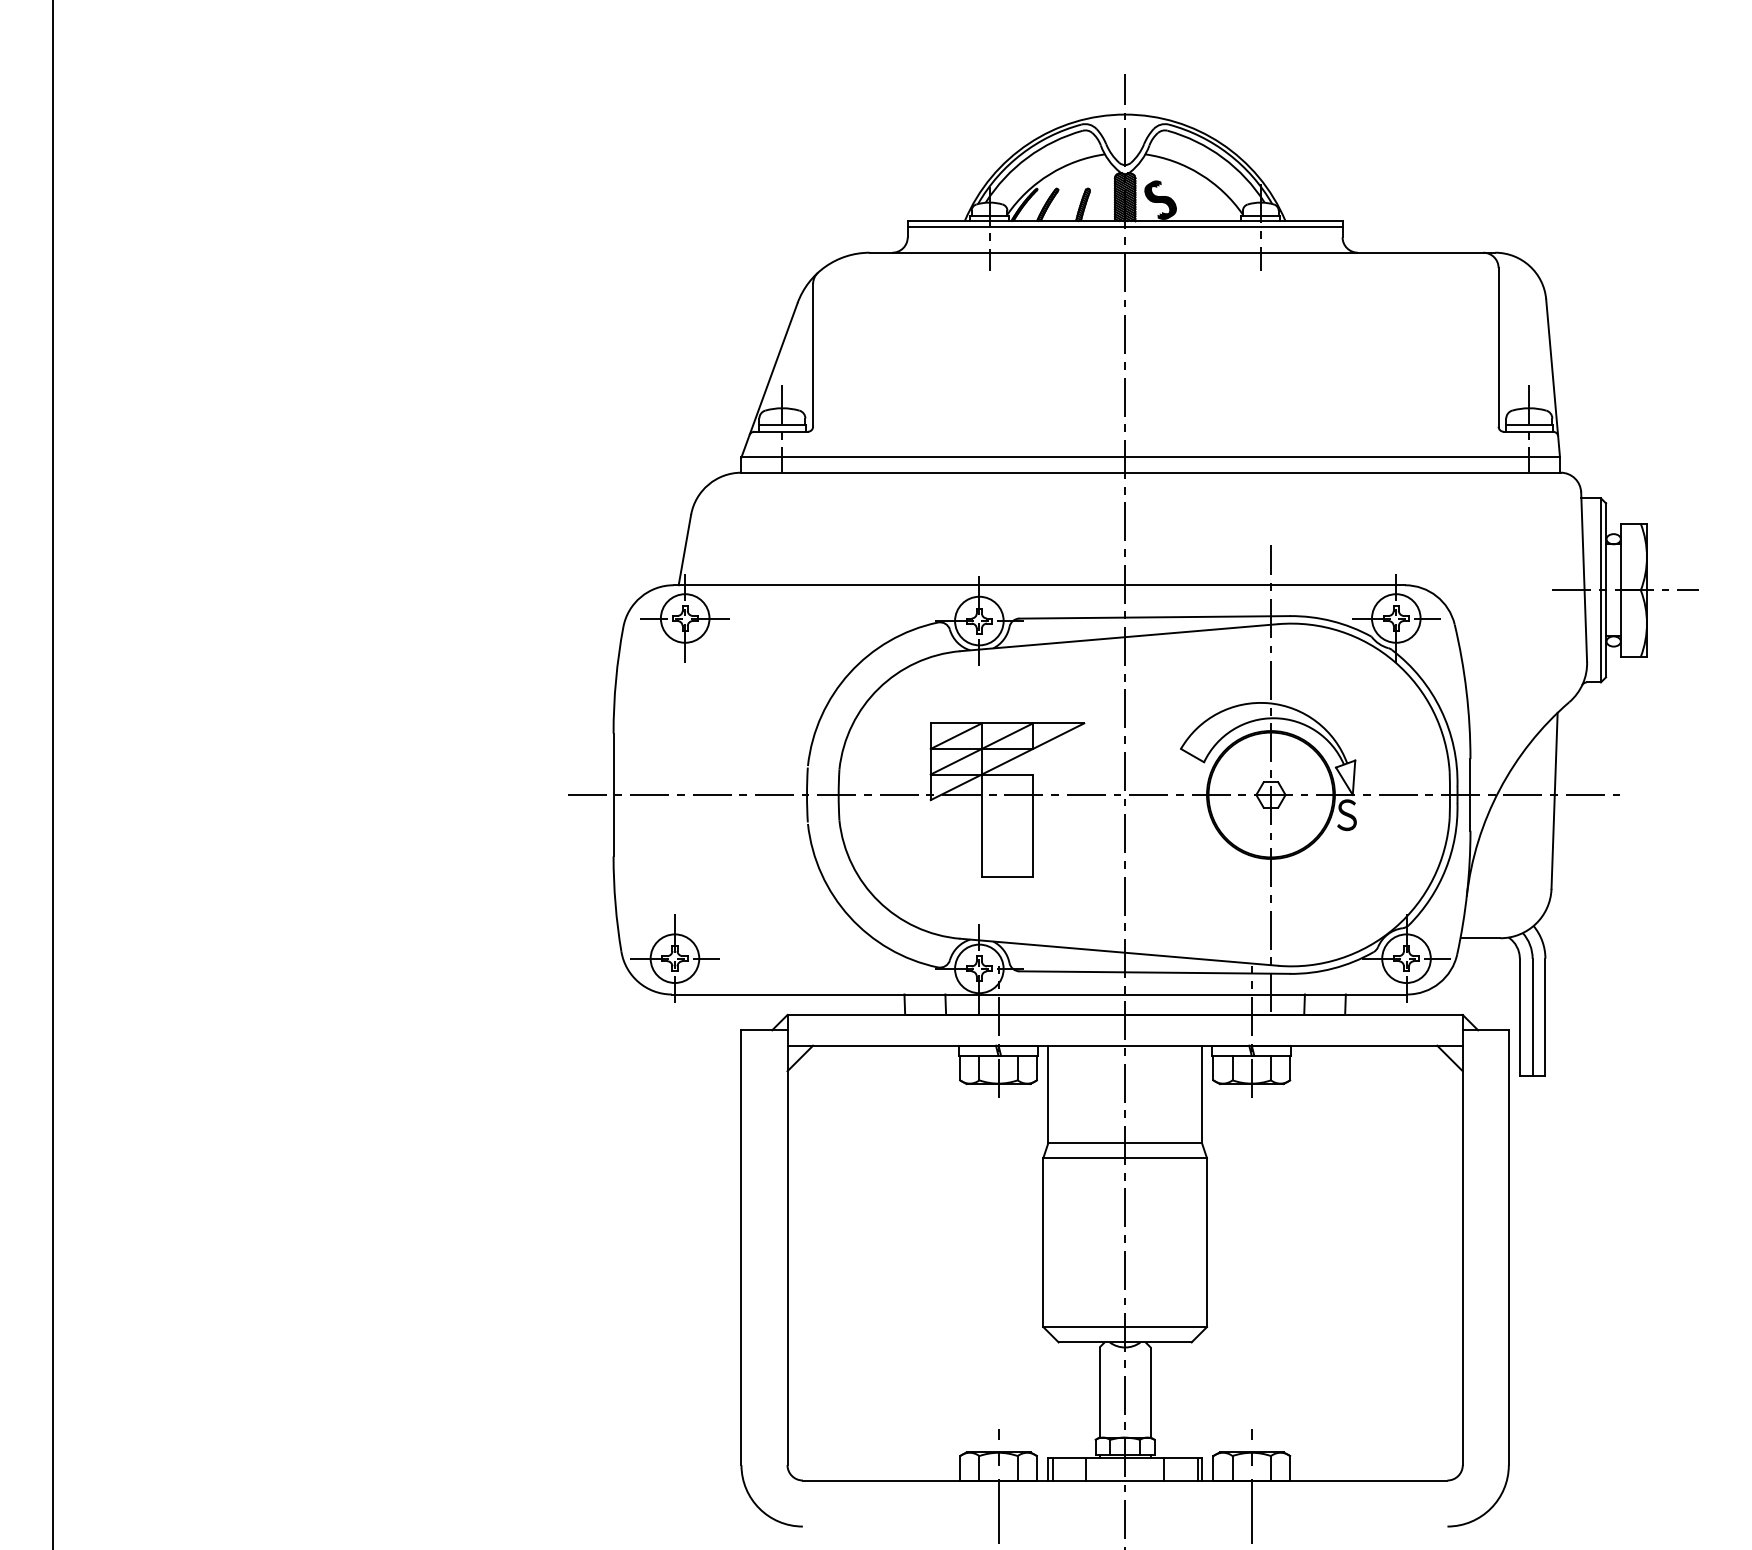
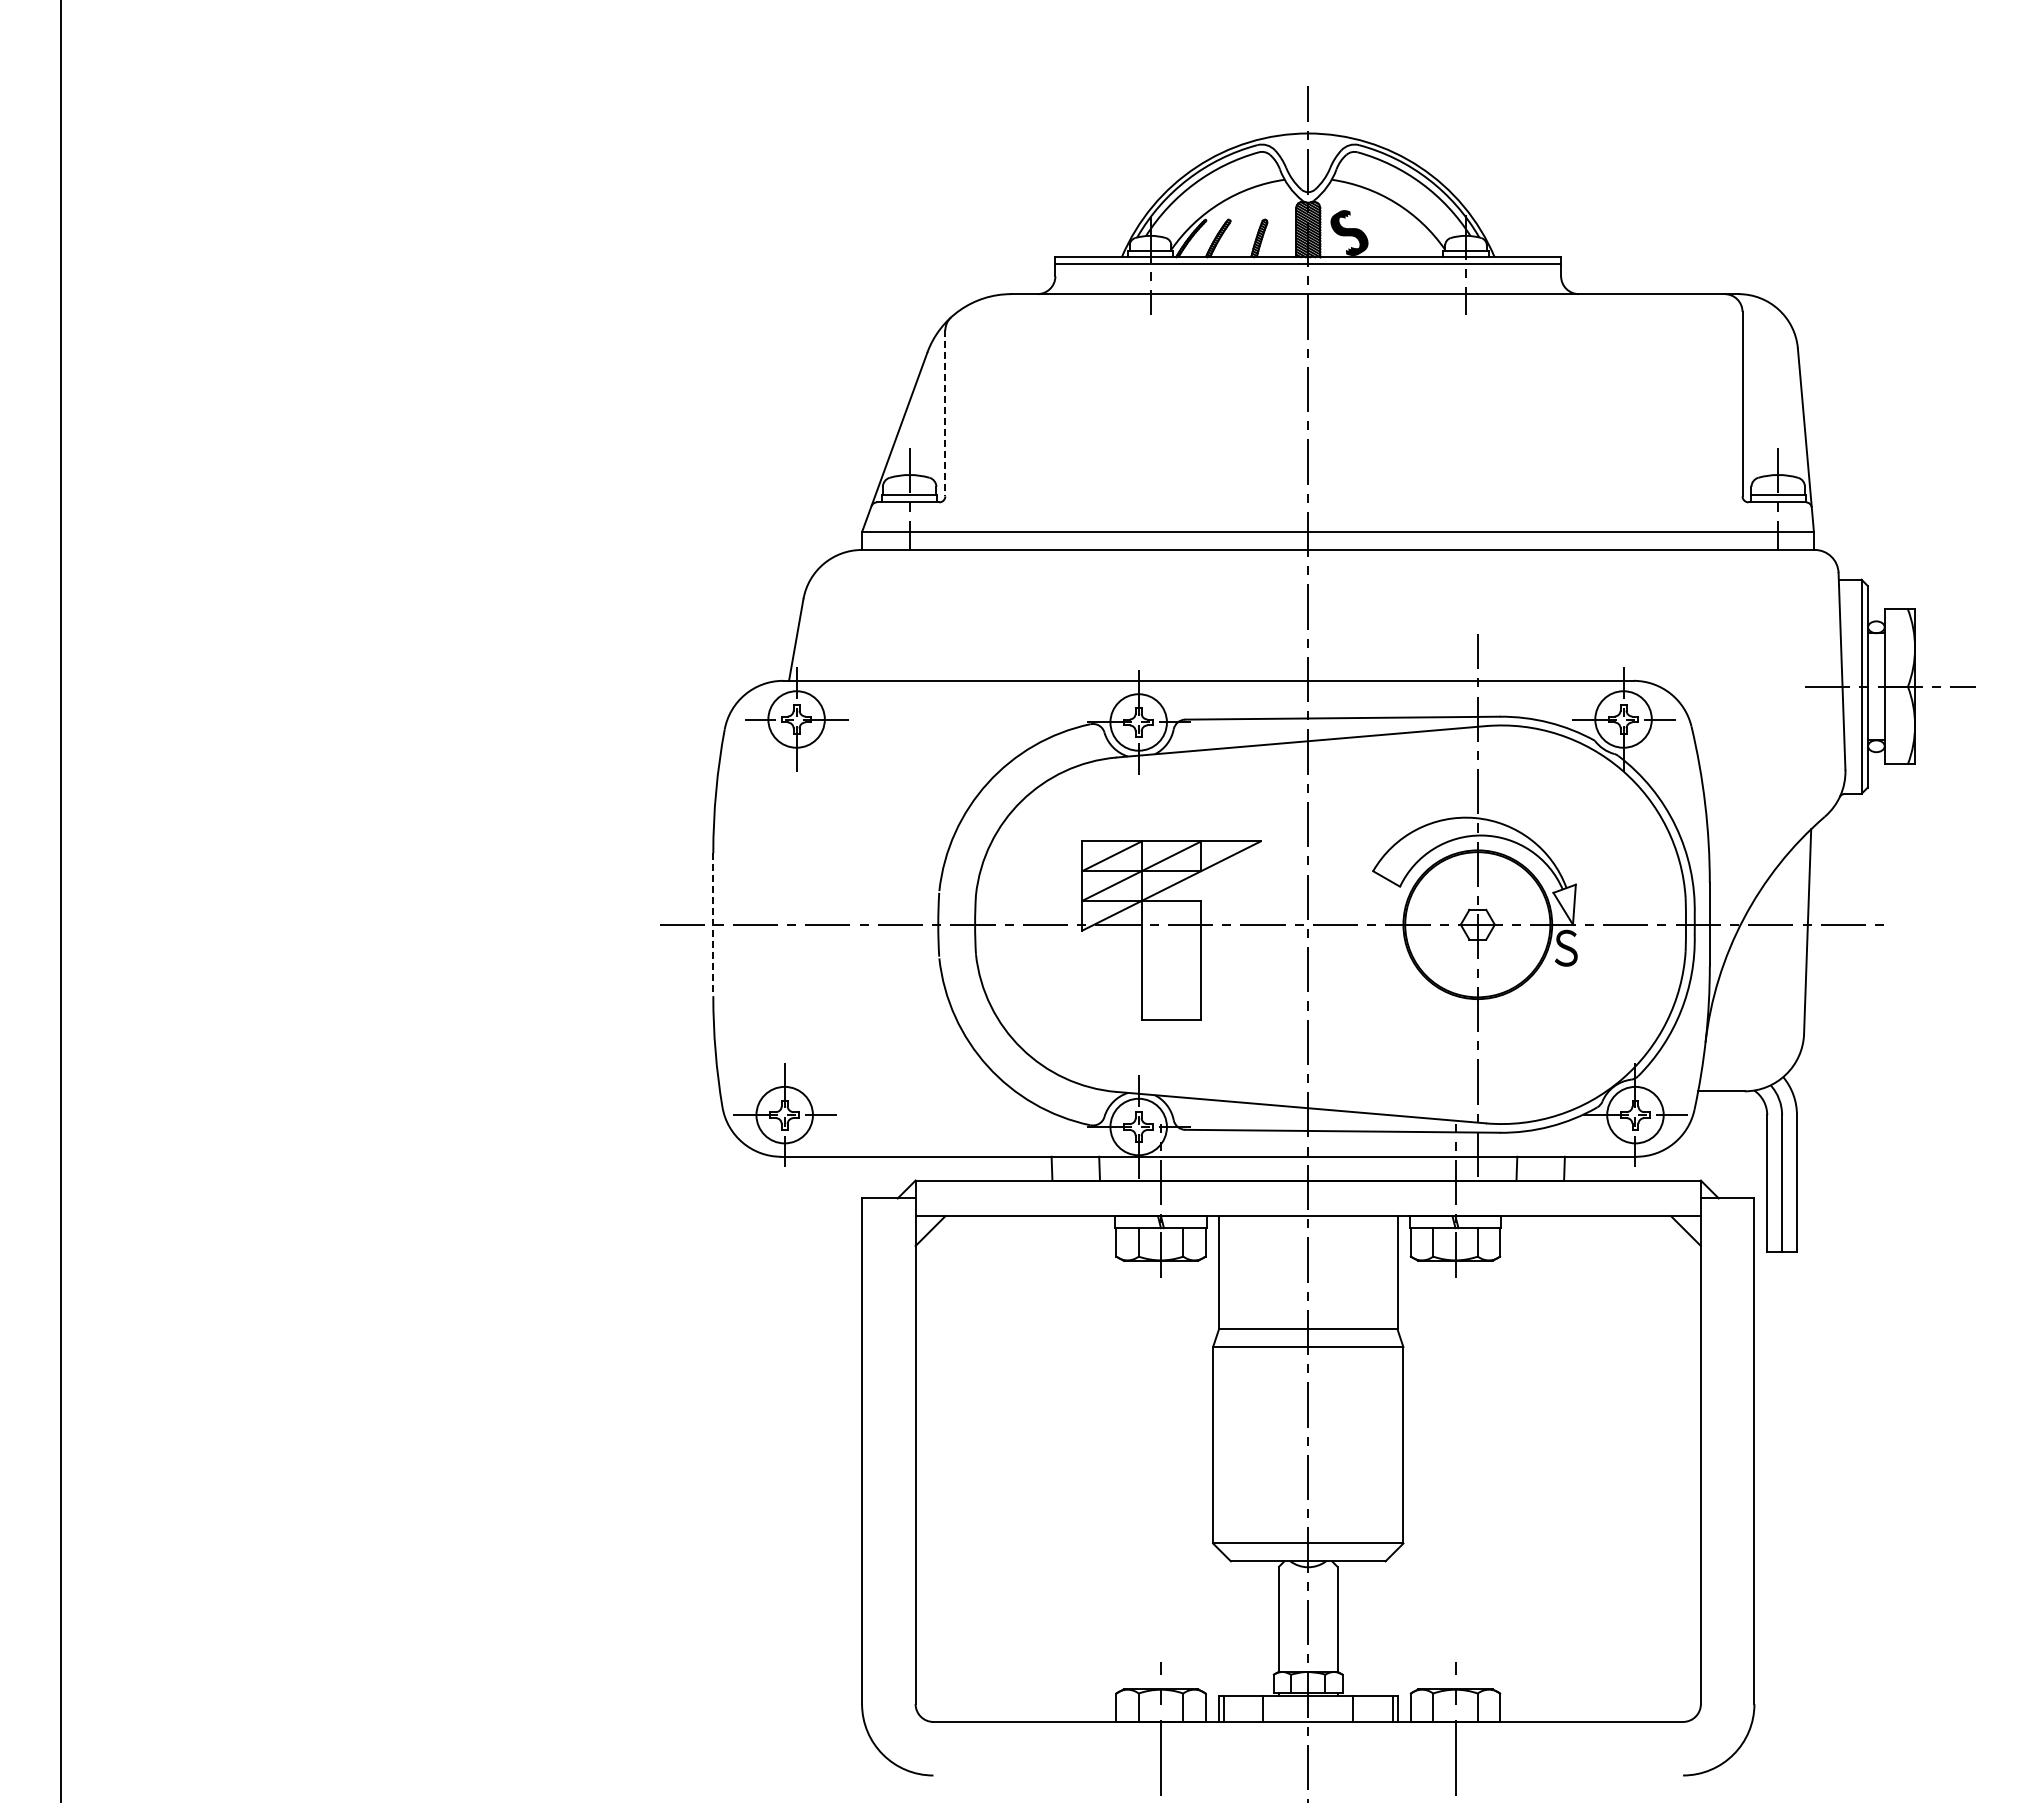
line: (813, 355) -> (945, 413), solid -> dashed
line: (613, 795) -> (713, 925), solid -> dashed

